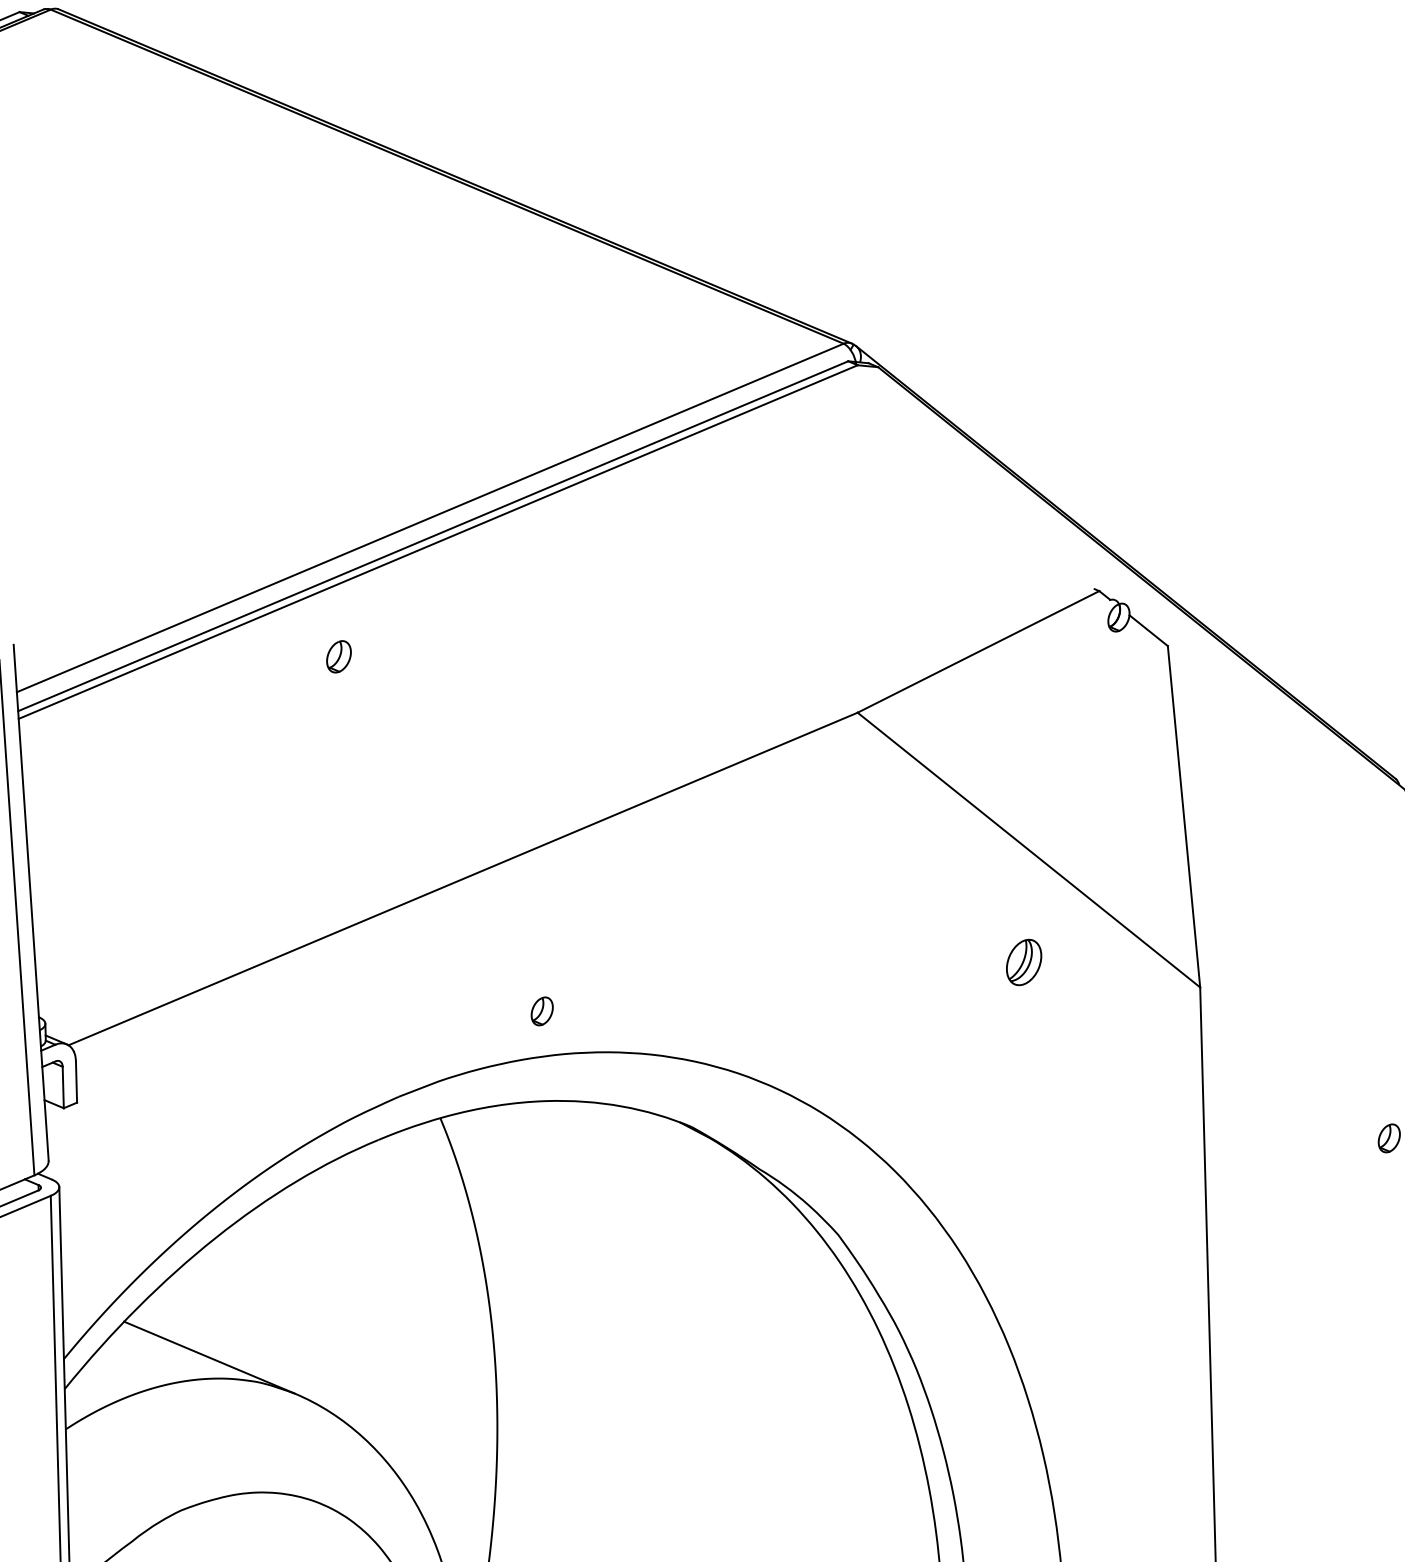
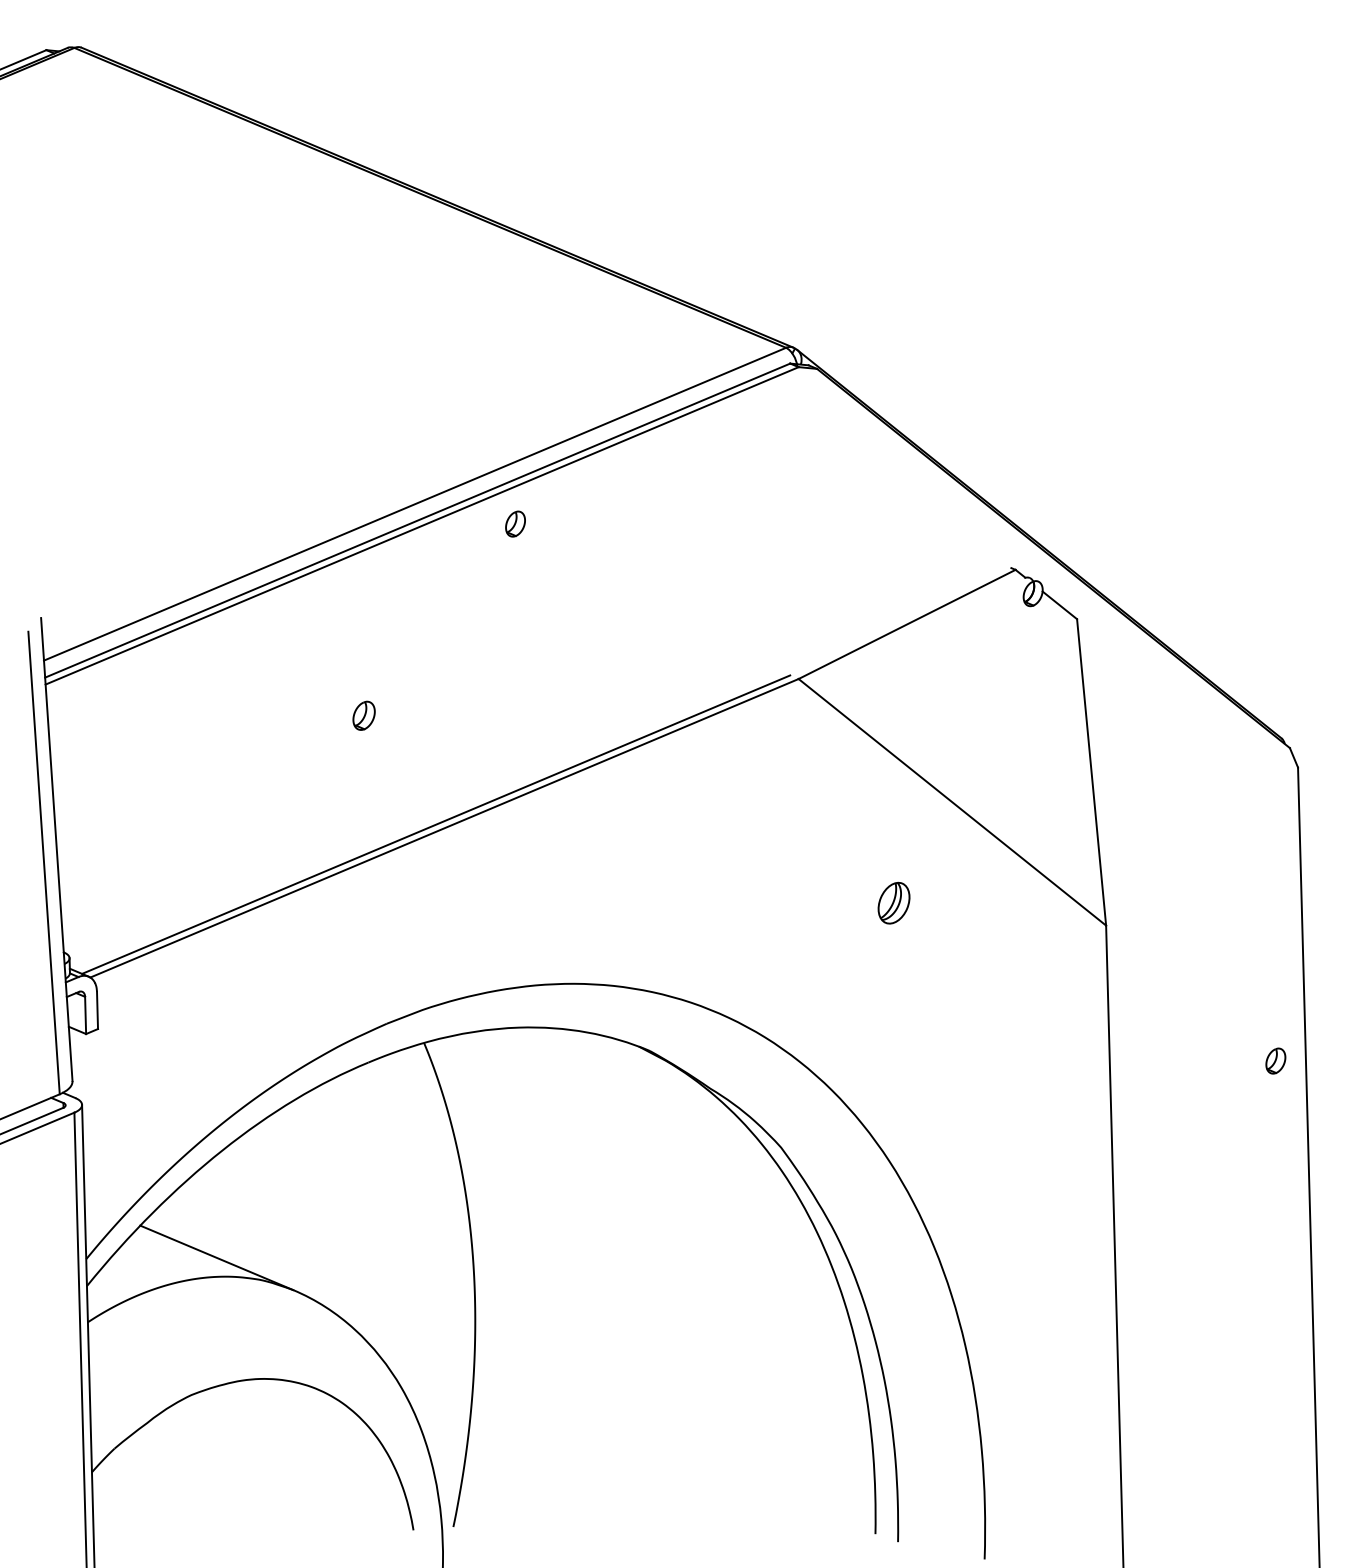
part: (338, 656) -> (363, 715), moved
line: (454, 874) -> (436, 824), added
part: (1023, 961) -> (893, 902), moved
part: (542, 1010) -> (515, 523), moved

